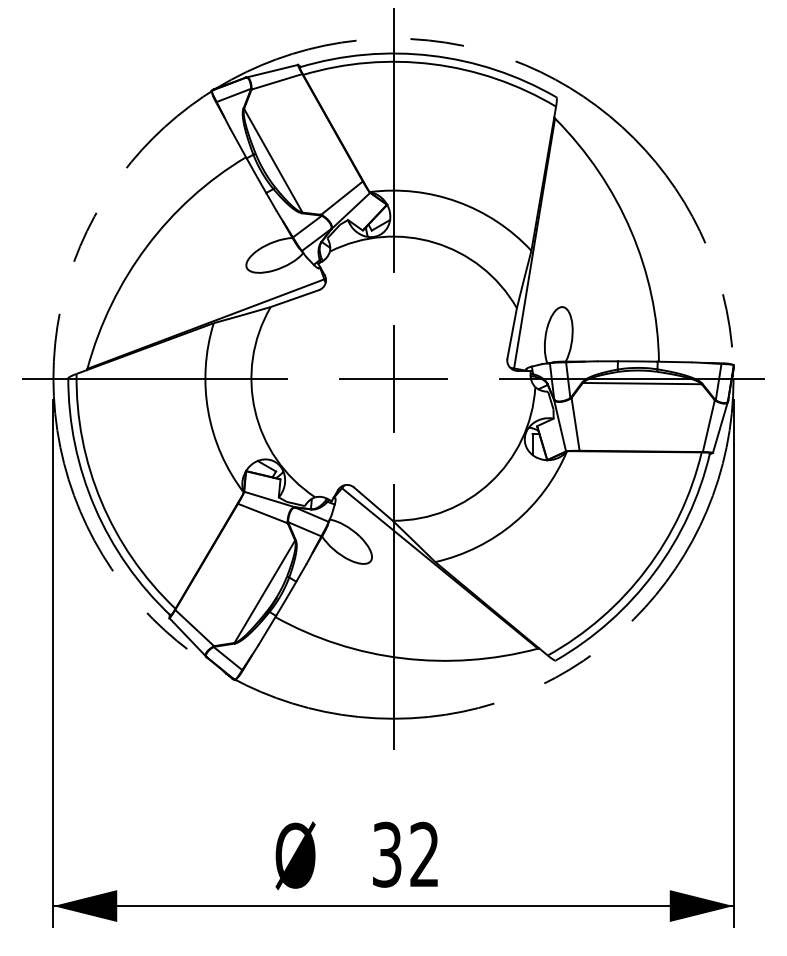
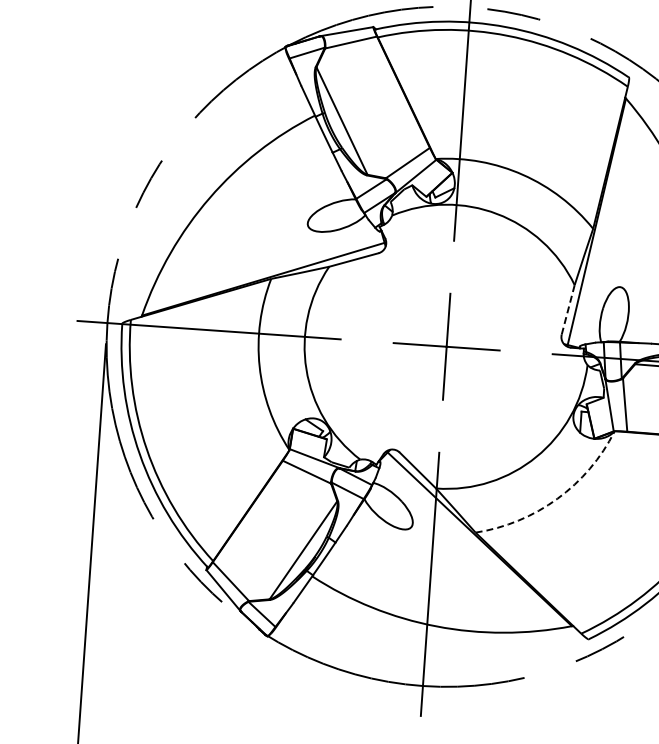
line: (512, 333) -> (568, 310), solid -> dashed
arc: (514, 522) -> (557, 498), solid -> dashed

